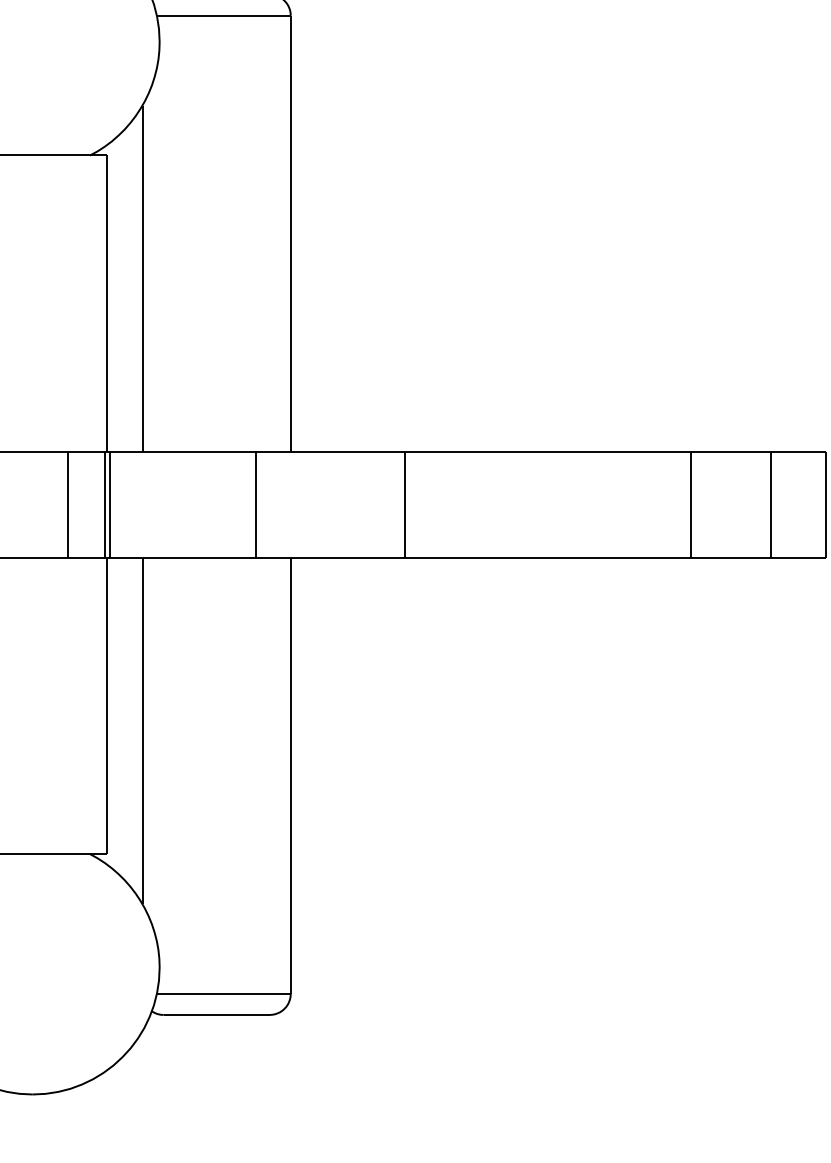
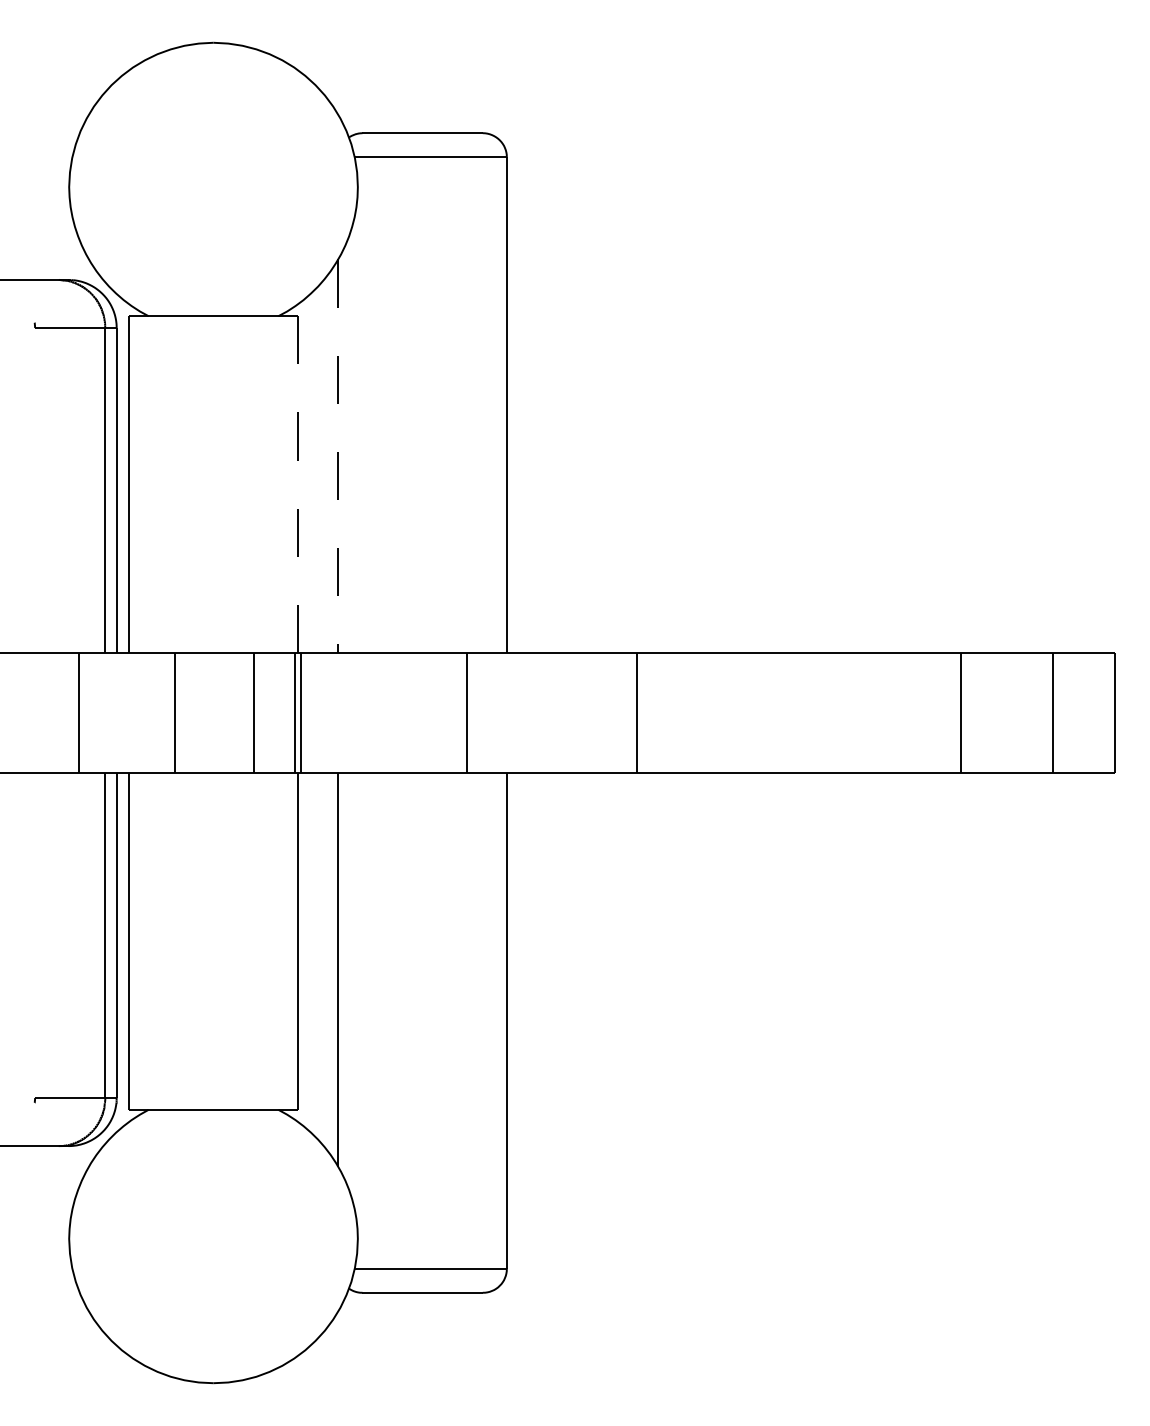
line: (142, 279) -> (338, 456), solid -> dashed
line: (106, 302) -> (297, 483), solid -> dashed

